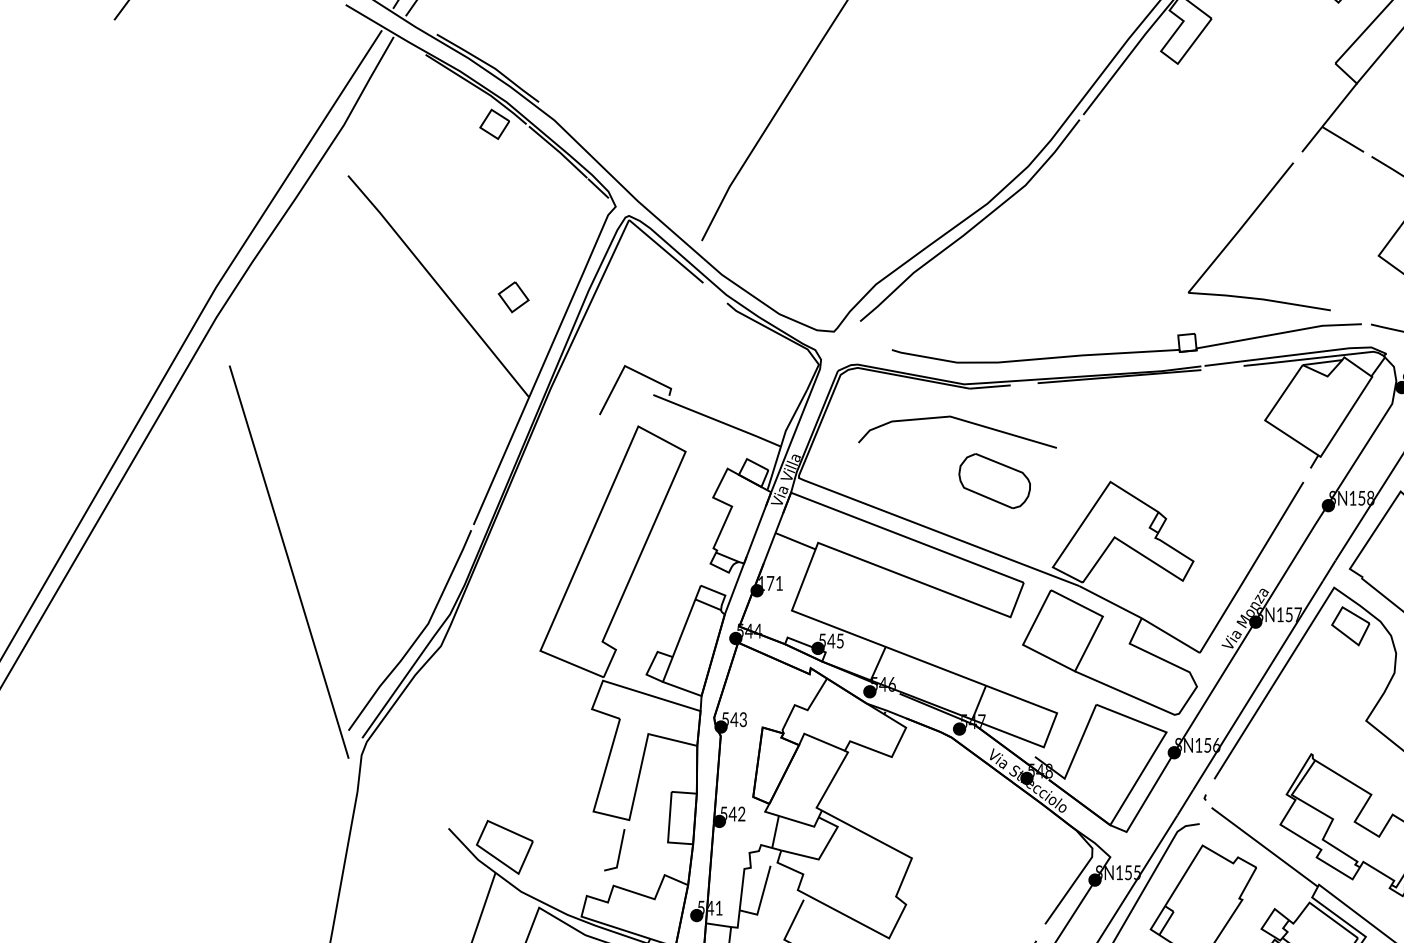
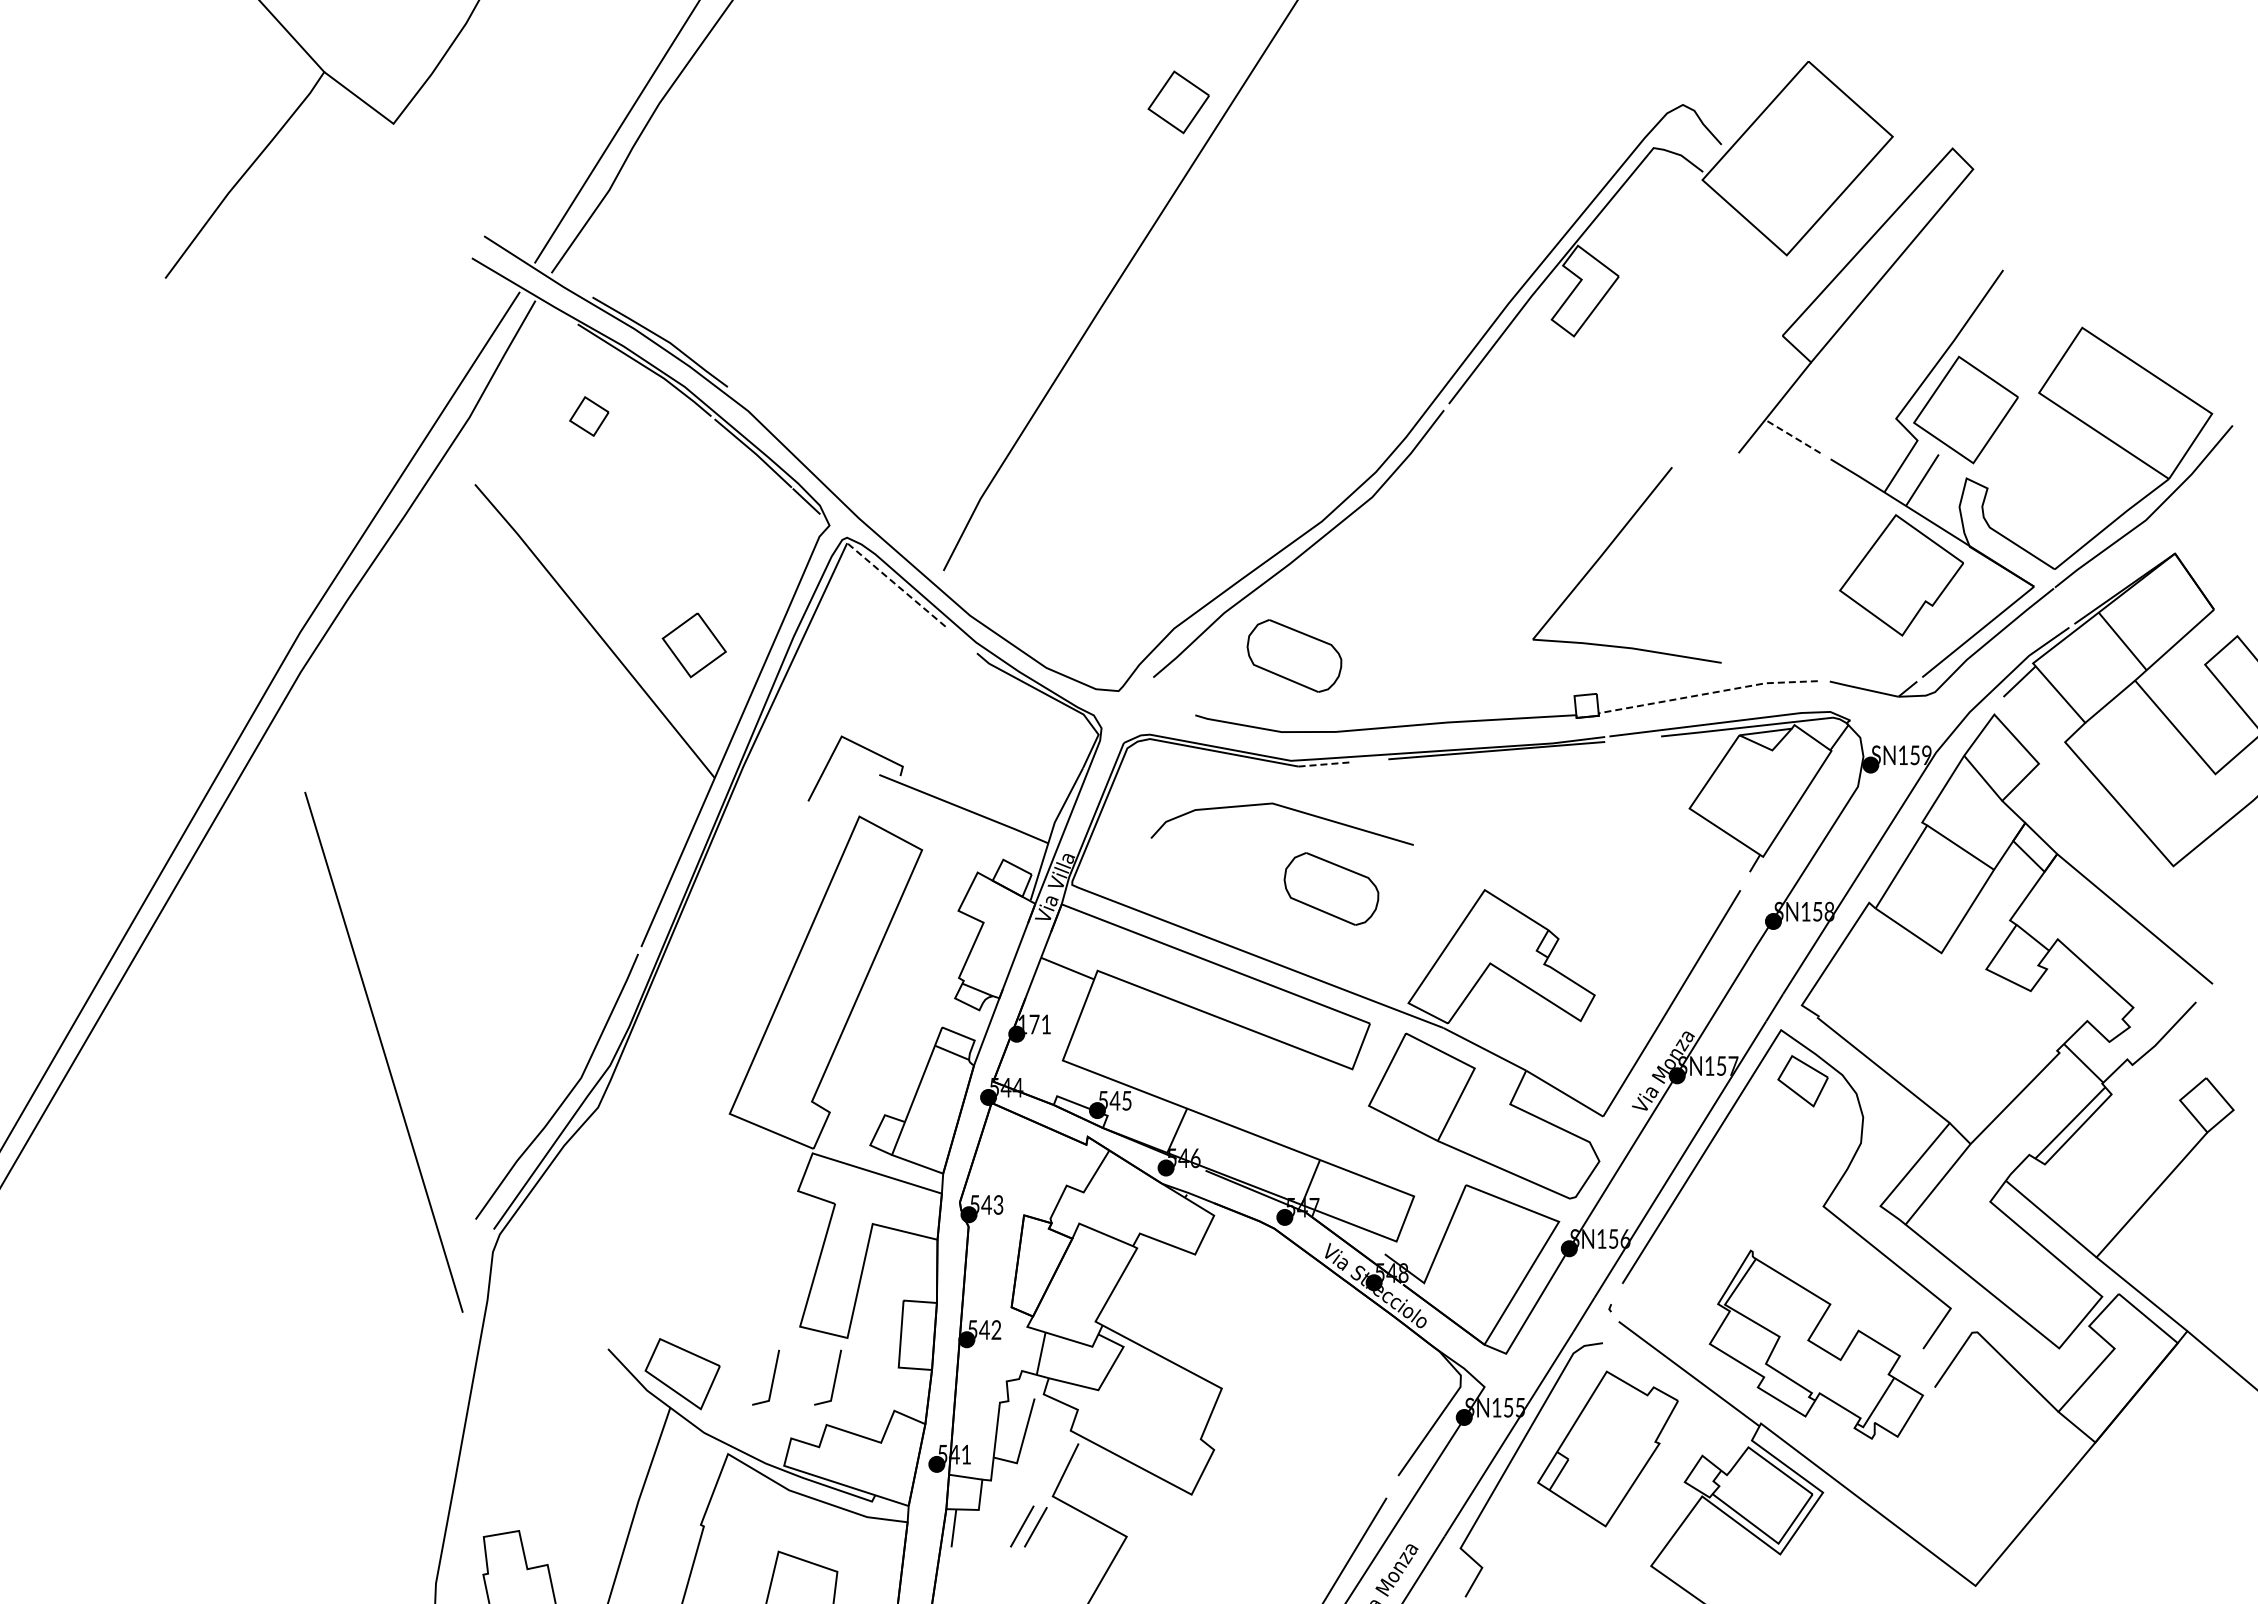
part: (494, 124) -> (589, 416), moved
line: (1342, 139) -> (1792, 436), solid -> dashed
part: (1243, 226) -> (1606, 551), moved
line: (666, 251) -> (896, 584), solid -> dashed
part: (513, 297) -> (694, 645), size x1.6
part: (966, 304) -> (1294, 655), added
line: (1279, 333) -> (1708, 693), solid -> dashed
line: (990, 387) -> (1326, 764), solid -> dashed
line: (288, 561) -> (383, 1051), moved
line: (572, 849) -> (772, 1377), added

